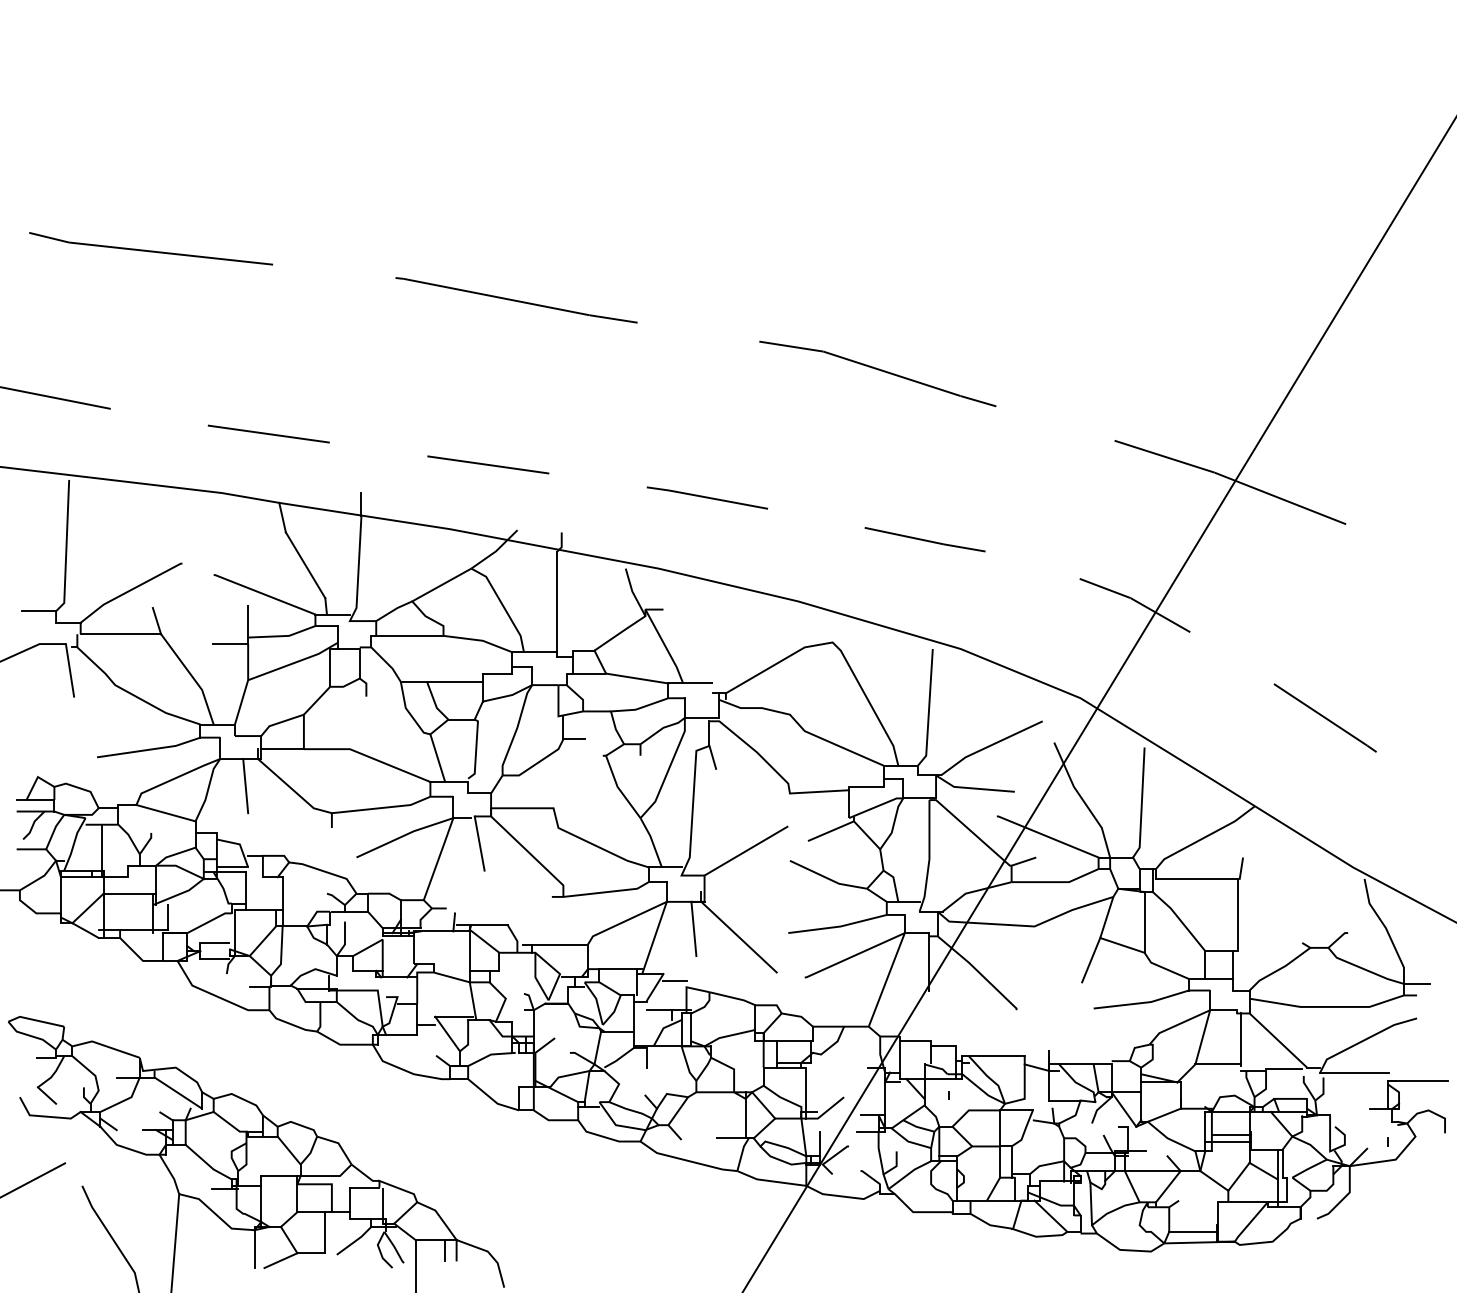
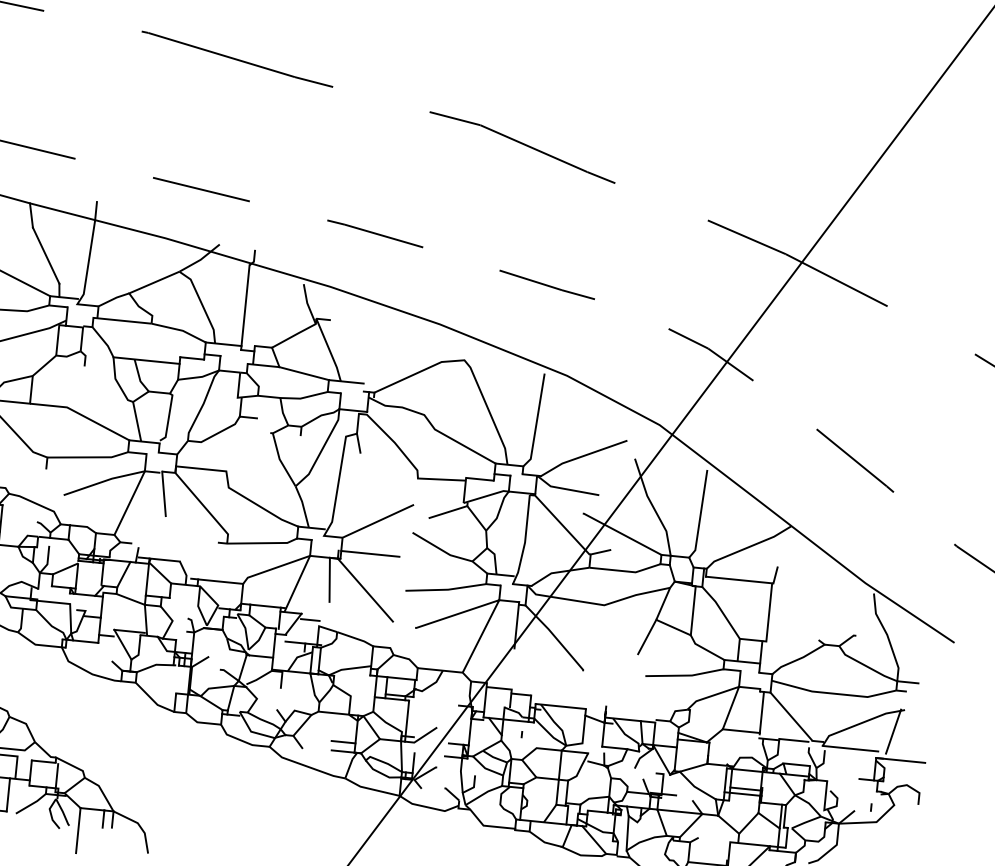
line: (740, 892) -> (370, 554), added
line: (439, 947) -> (123, 574), added
line: (1405, 1046) -> (893, 731), added
line: (730, 1126) -> (343, 741), added

